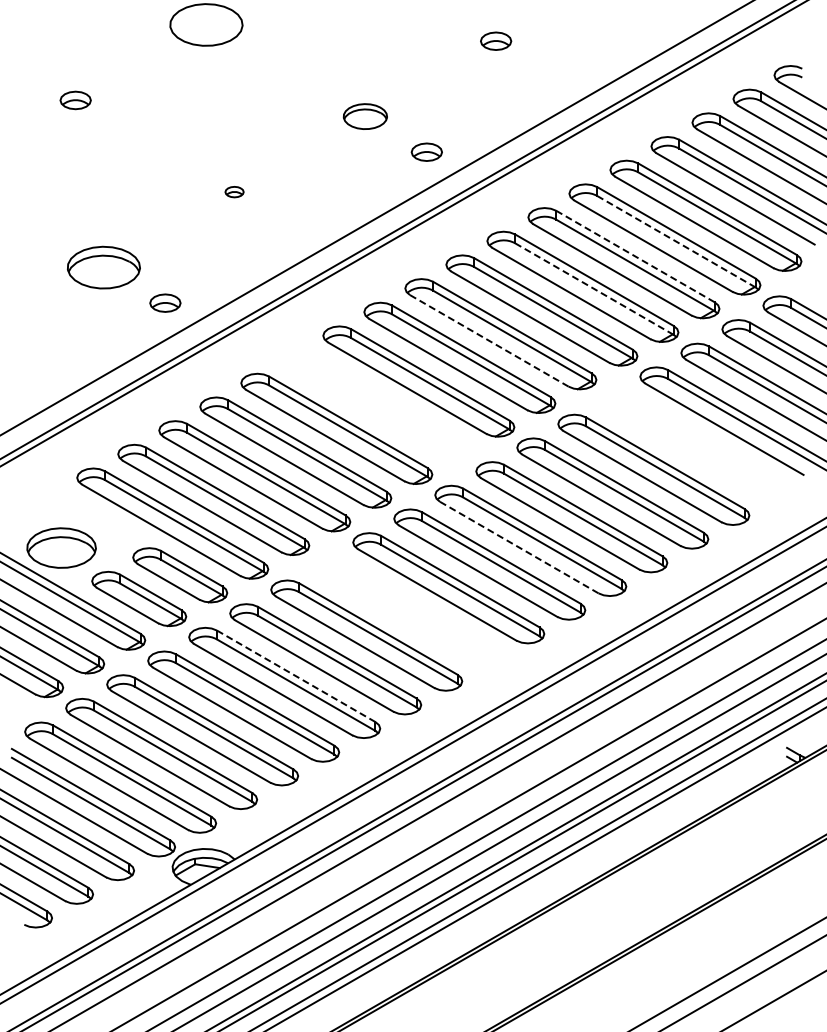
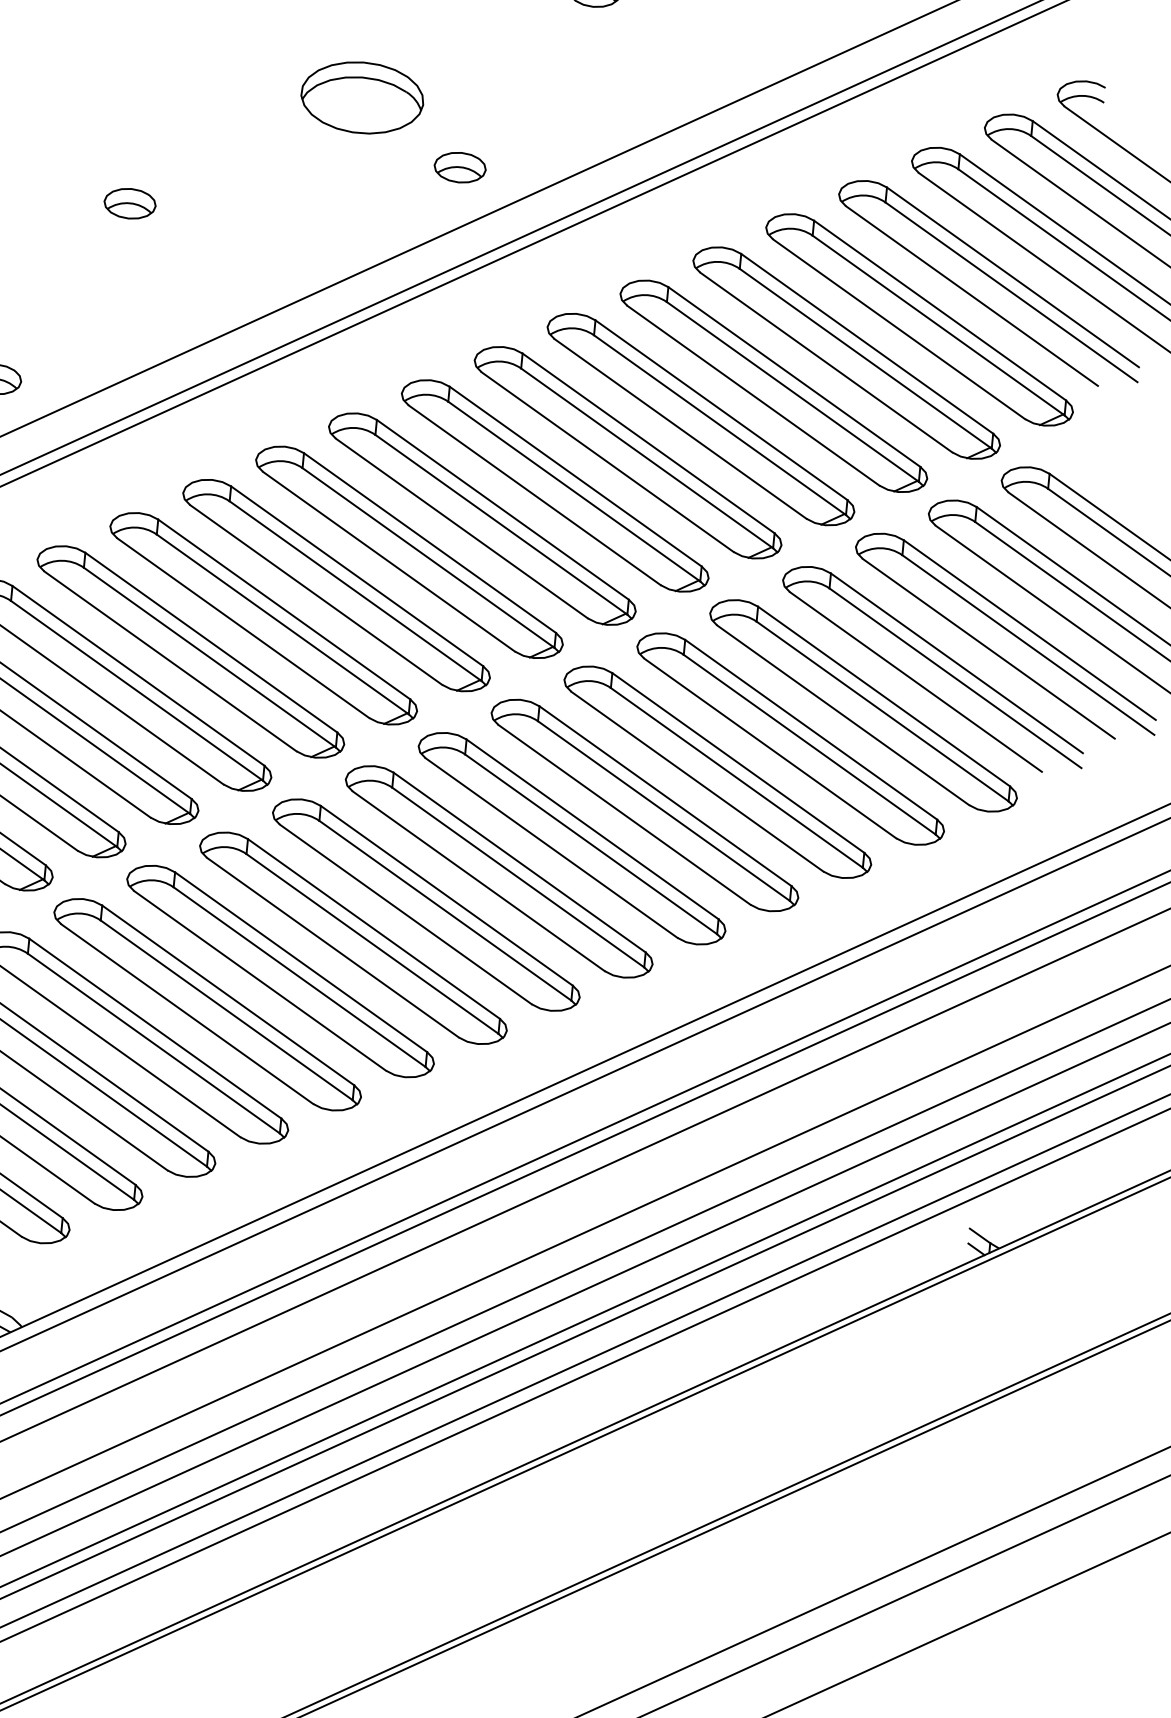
part: (365, 116) -> (362, 97), size x1.67
part: (234, 191) -> (129, 202), size x1.67
line: (676, 241) -> (865, 358), dashed -> solid
line: (635, 256) -> (794, 376), dashed -> solid
line: (594, 289) -> (720, 425), dashed -> solid
line: (489, 340) -> (535, 494), dashed -> solid
part: (377, 405) -> (336, 585), added
part: (694, 446) -> (862, 706), added
line: (519, 547) -> (552, 847), dashed -> solid
part: (407, 611) -> (353, 937), added
line: (296, 676) -> (155, 1028), dashed -> solid

